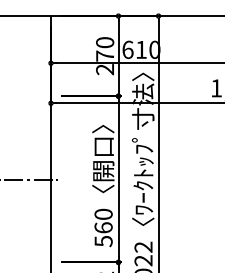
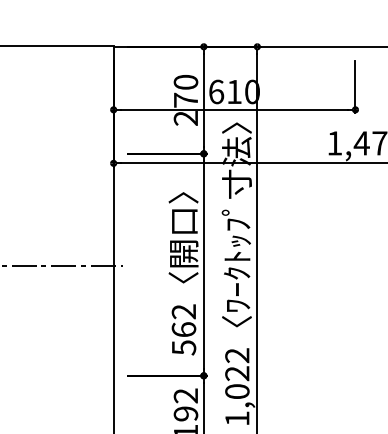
text: (103, 214) -> (183, 311), 560 -> 562

